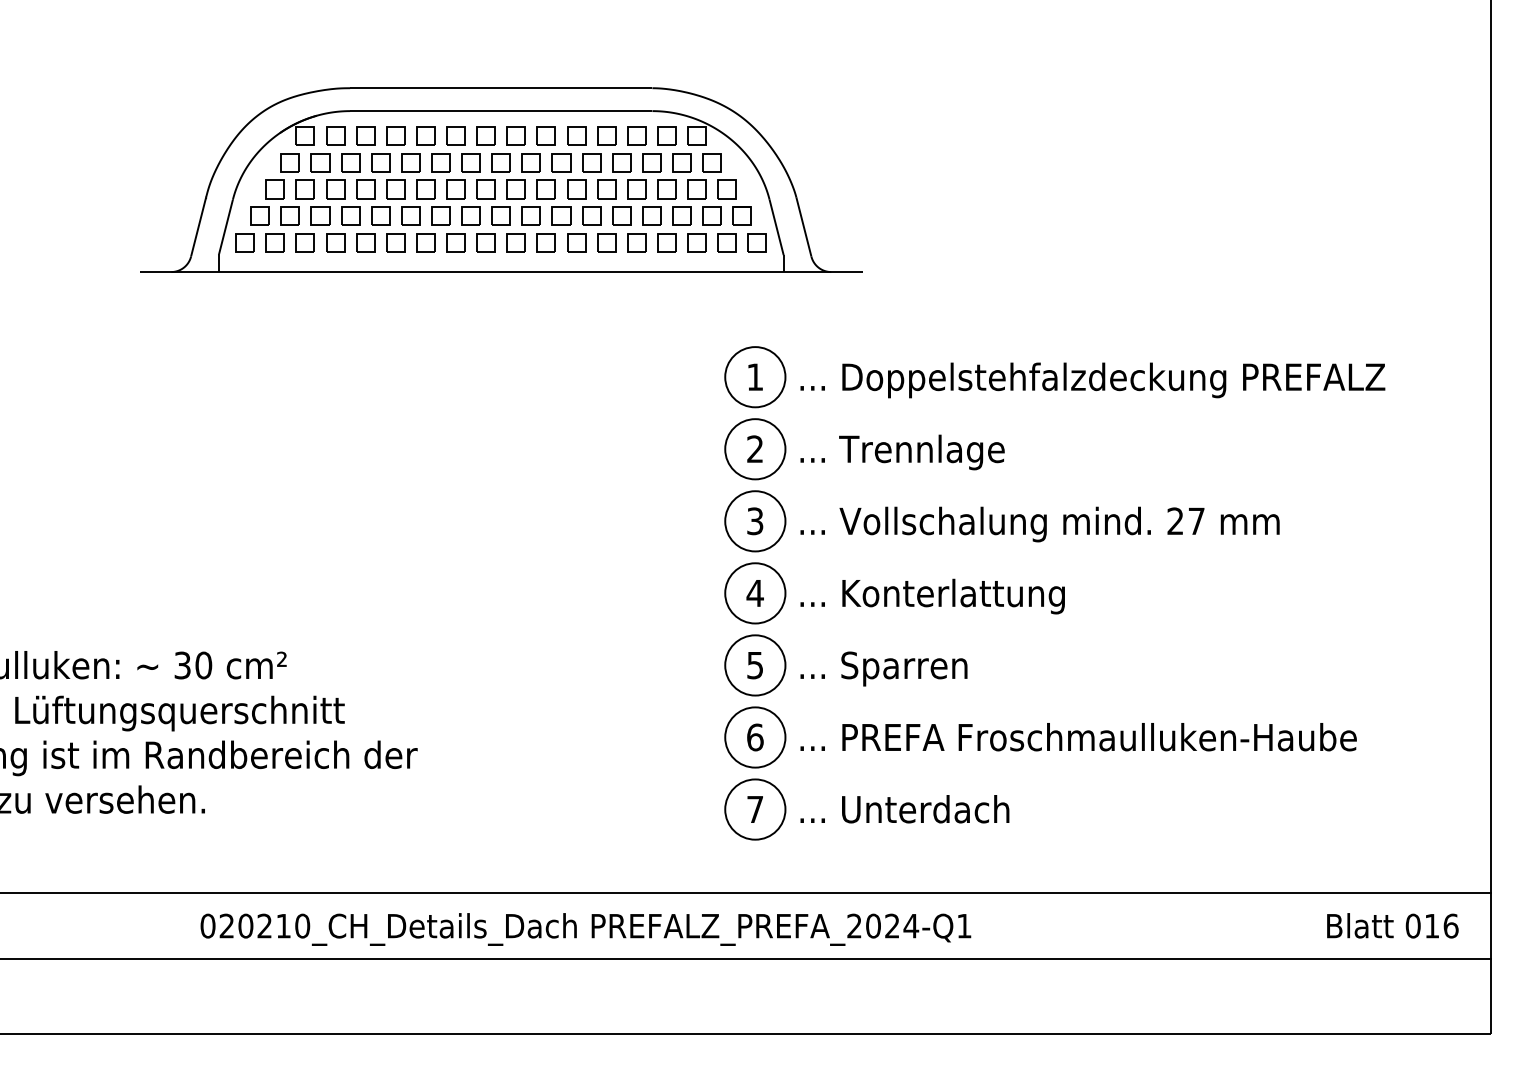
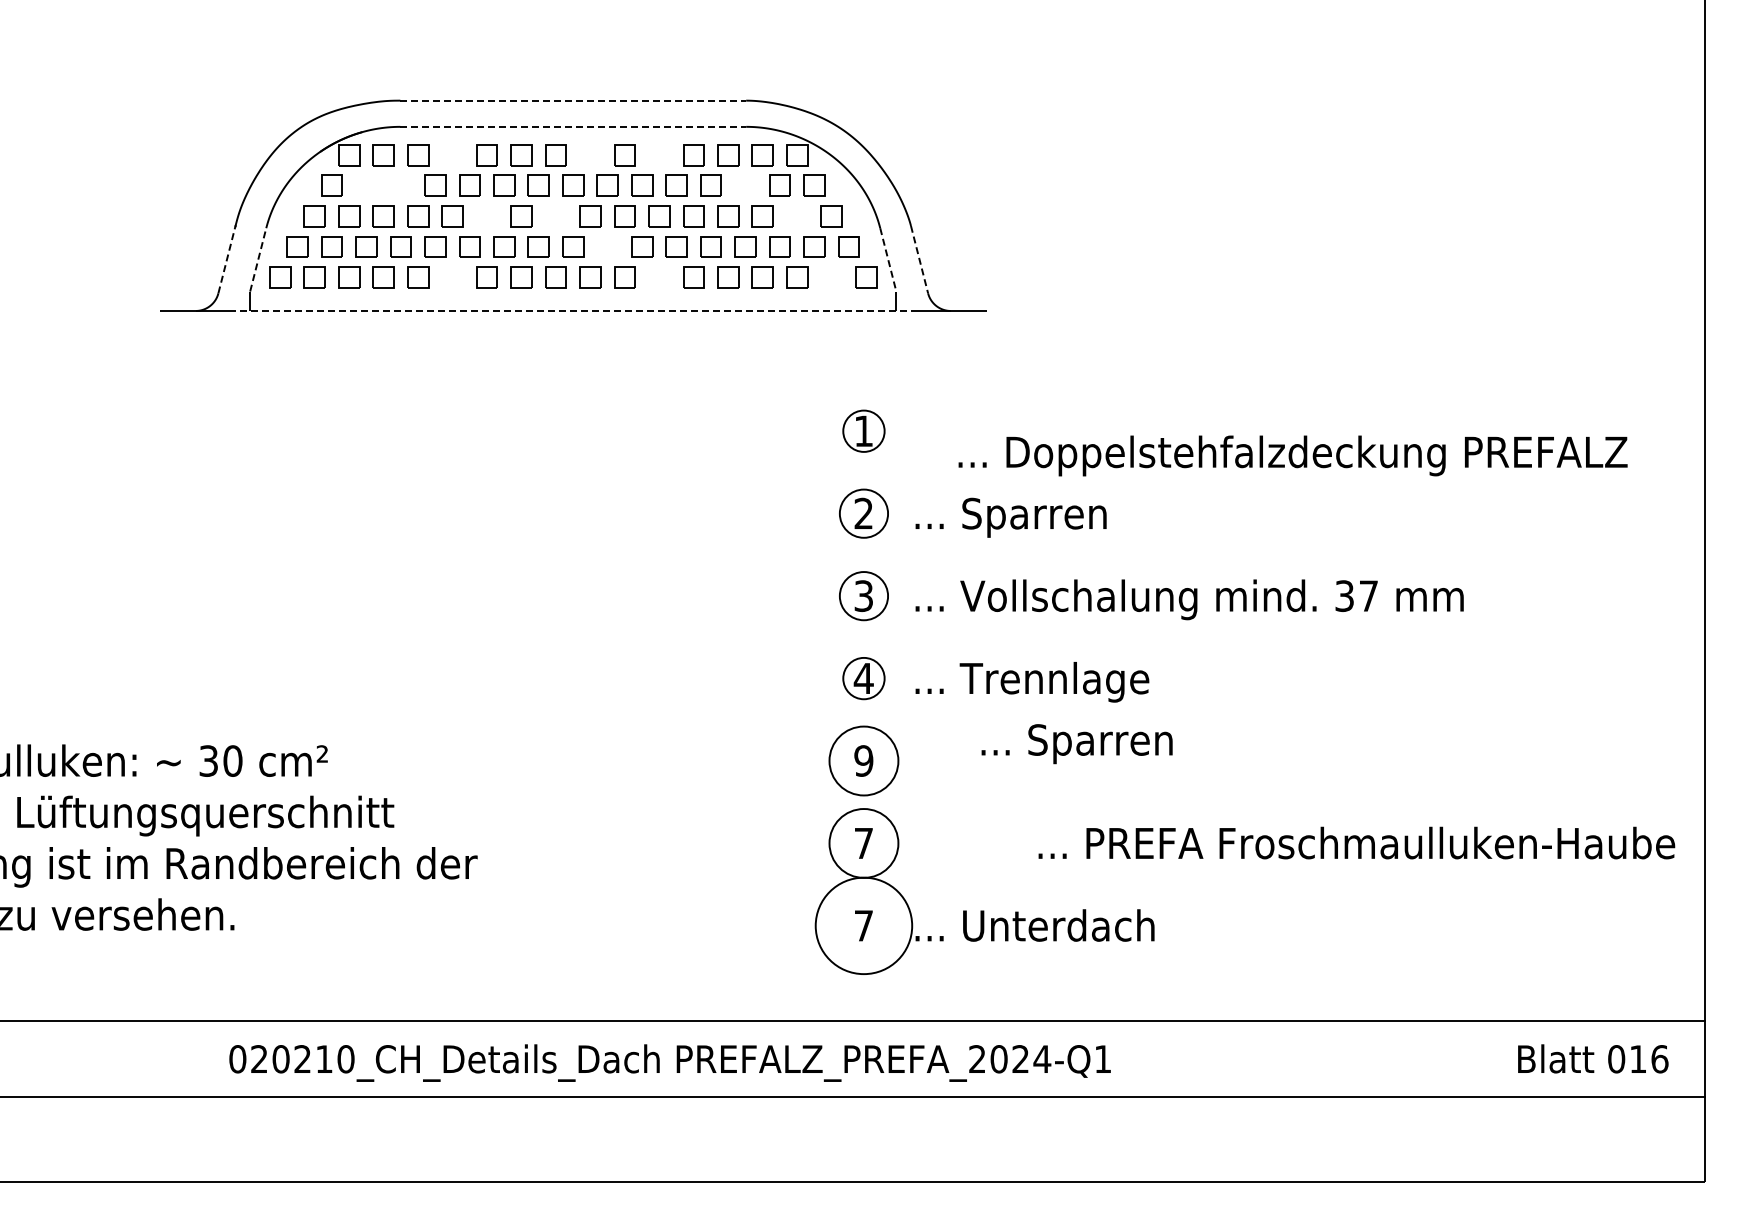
line: (501, 88) -> (573, 100), solid -> dashed
line: (501, 110) -> (573, 126), solid -> dashed
part: (395, 136) -> (452, 155), removed
part: (516, 136) -> (590, 155), removed
part: (576, 136) -> (659, 155), removed
part: (320, 162) -> (366, 185), removed
part: (350, 162) -> (400, 185), removed
part: (651, 162) -> (745, 185), removed
part: (425, 189) -> (486, 216), removed
part: (485, 189) -> (555, 216), removed
part: (697, 189) -> (797, 216), removed
part: (531, 215) -> (607, 246), removed
line: (198, 227) -> (226, 259), solid -> dashed
line: (226, 227) -> (258, 259), solid -> dashed
line: (776, 227) -> (888, 259), solid -> dashed
line: (803, 227) -> (919, 259), solid -> dashed
part: (395, 242) -> (452, 277), removed
part: (576, 242) -> (659, 277), removed
part: (726, 242) -> (831, 277), removed
line: (501, 271) -> (573, 310), solid -> dashed
circle: (754, 376) -> (863, 430), size x0.6
text: (1092, 380) -> (1292, 455), moved
circle: (754, 449) -> (863, 513), size x0.7
text: (921, 452) -> (1054, 517), ... Trennlage -> ... Sparren
circle: (754, 520) -> (863, 595), size x0.7
text: (1175, 520) -> (1344, 595), 27 -> 37
circle: (754, 593) -> (863, 678), size x0.6
text: (951, 596) -> (1088, 682), ... Konterlattung -> ... Trennlage
text: (754, 664) -> (863, 760), 5 -> 9
text: (883, 669) -> (1076, 744), moved
text: (1078, 736) -> (1356, 842), moved
text: (754, 737) -> (863, 843), 6 -> 7
circle: (754, 809) -> (863, 925), size x1.4

